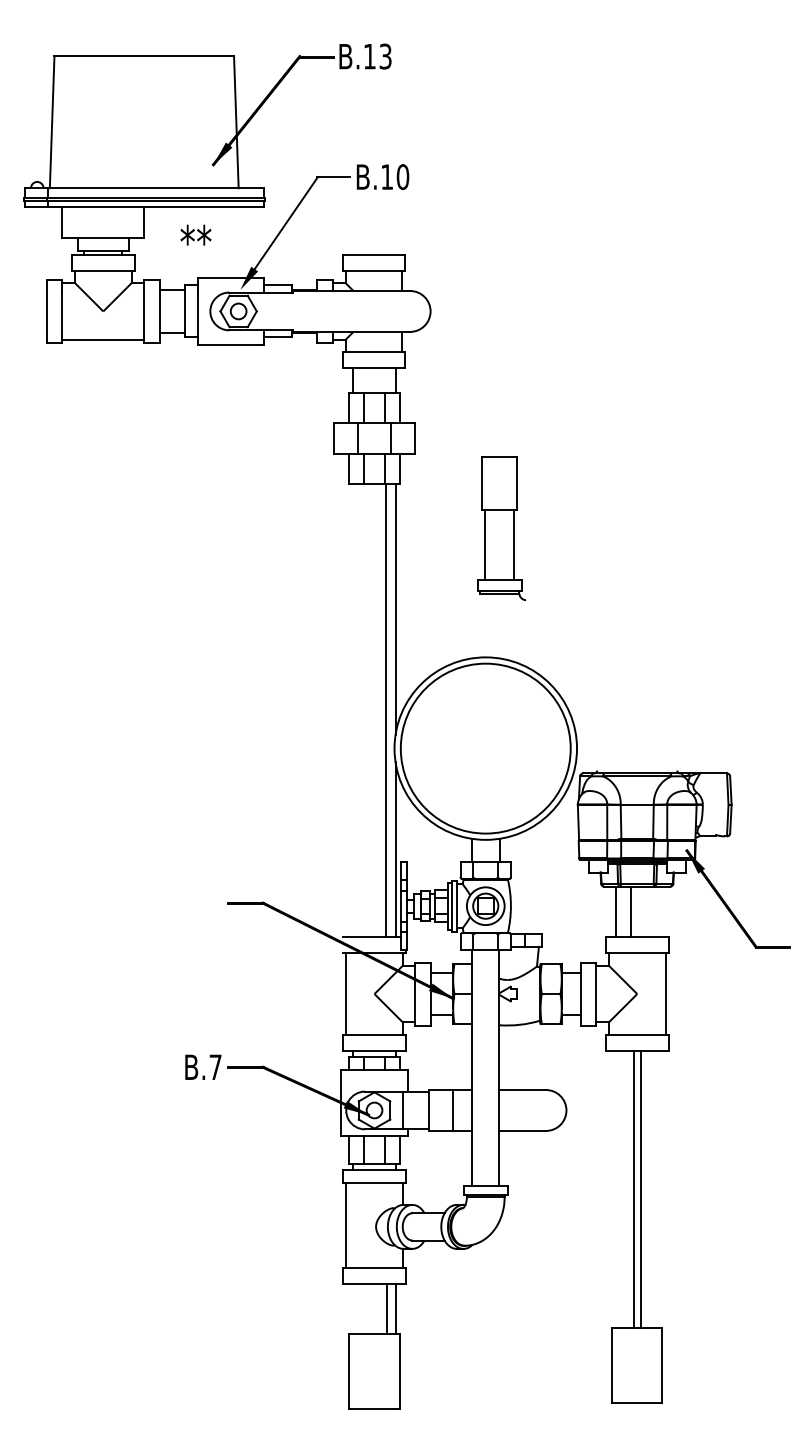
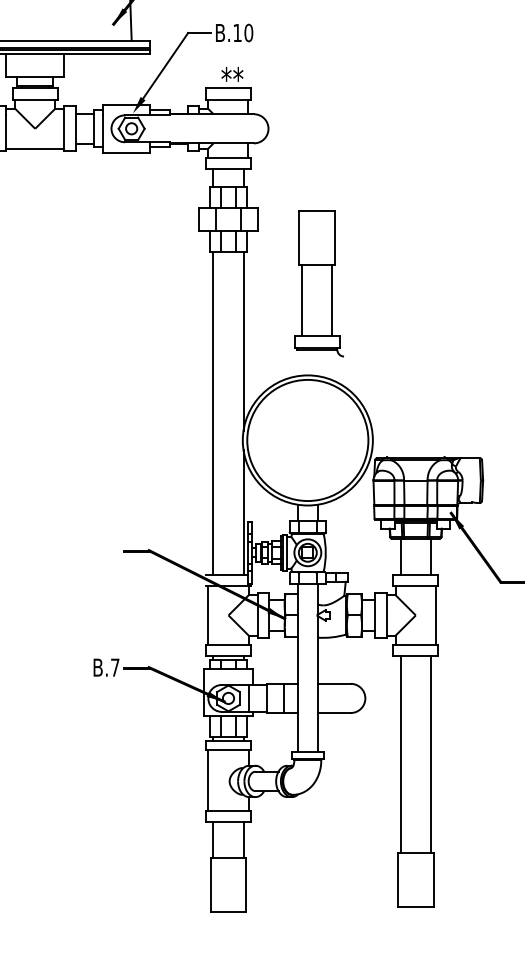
text: (195, 234) -> (232, 73), moved
part: (501, 528) -> (319, 283), size x1.43
line: (386, 710) -> (213, 413), moved
line: (631, 912) -> (430, 557), moved
line: (634, 1188) -> (430, 754), moved
line: (641, 1188) -> (401, 754), moved
line: (387, 1308) -> (213, 839), moved

